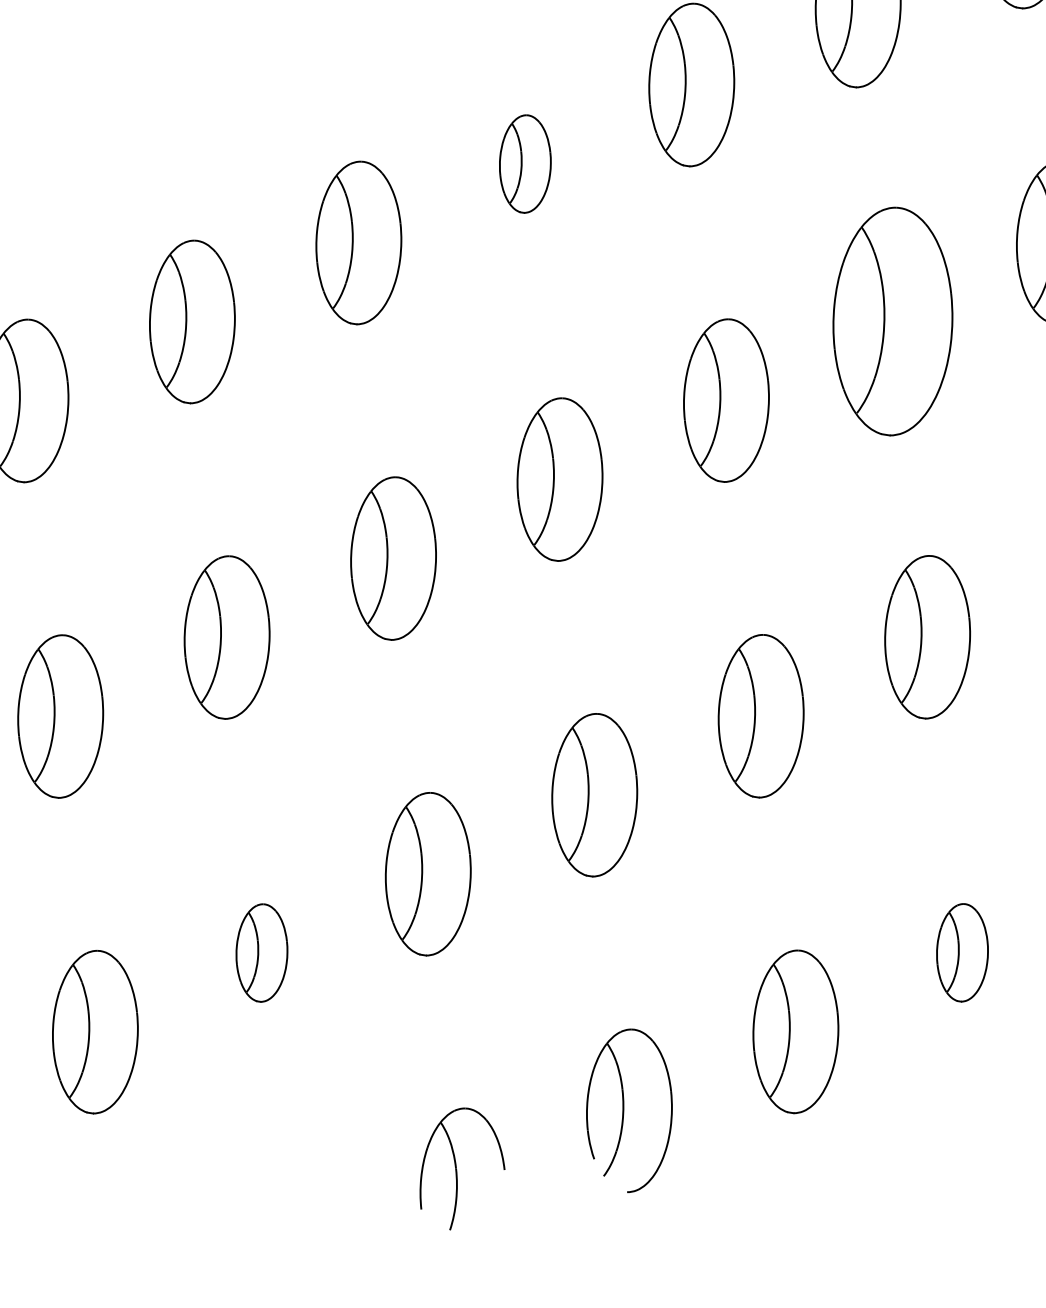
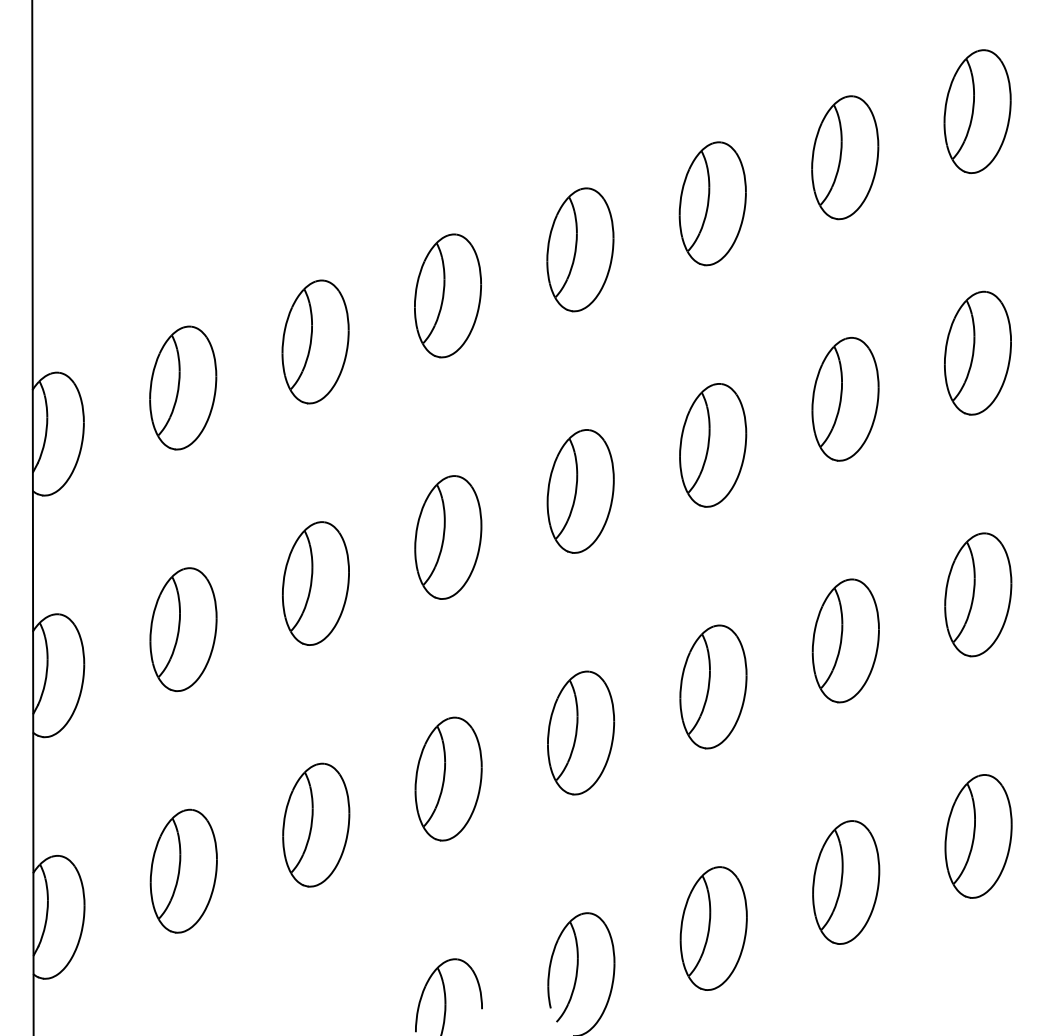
part: (525, 163) -> (580, 249), size x1.67
part: (892, 321) -> (845, 399), size x0.71
part: (262, 952) -> (316, 824), size x1.67
part: (962, 952) -> (846, 882), size x1.67

